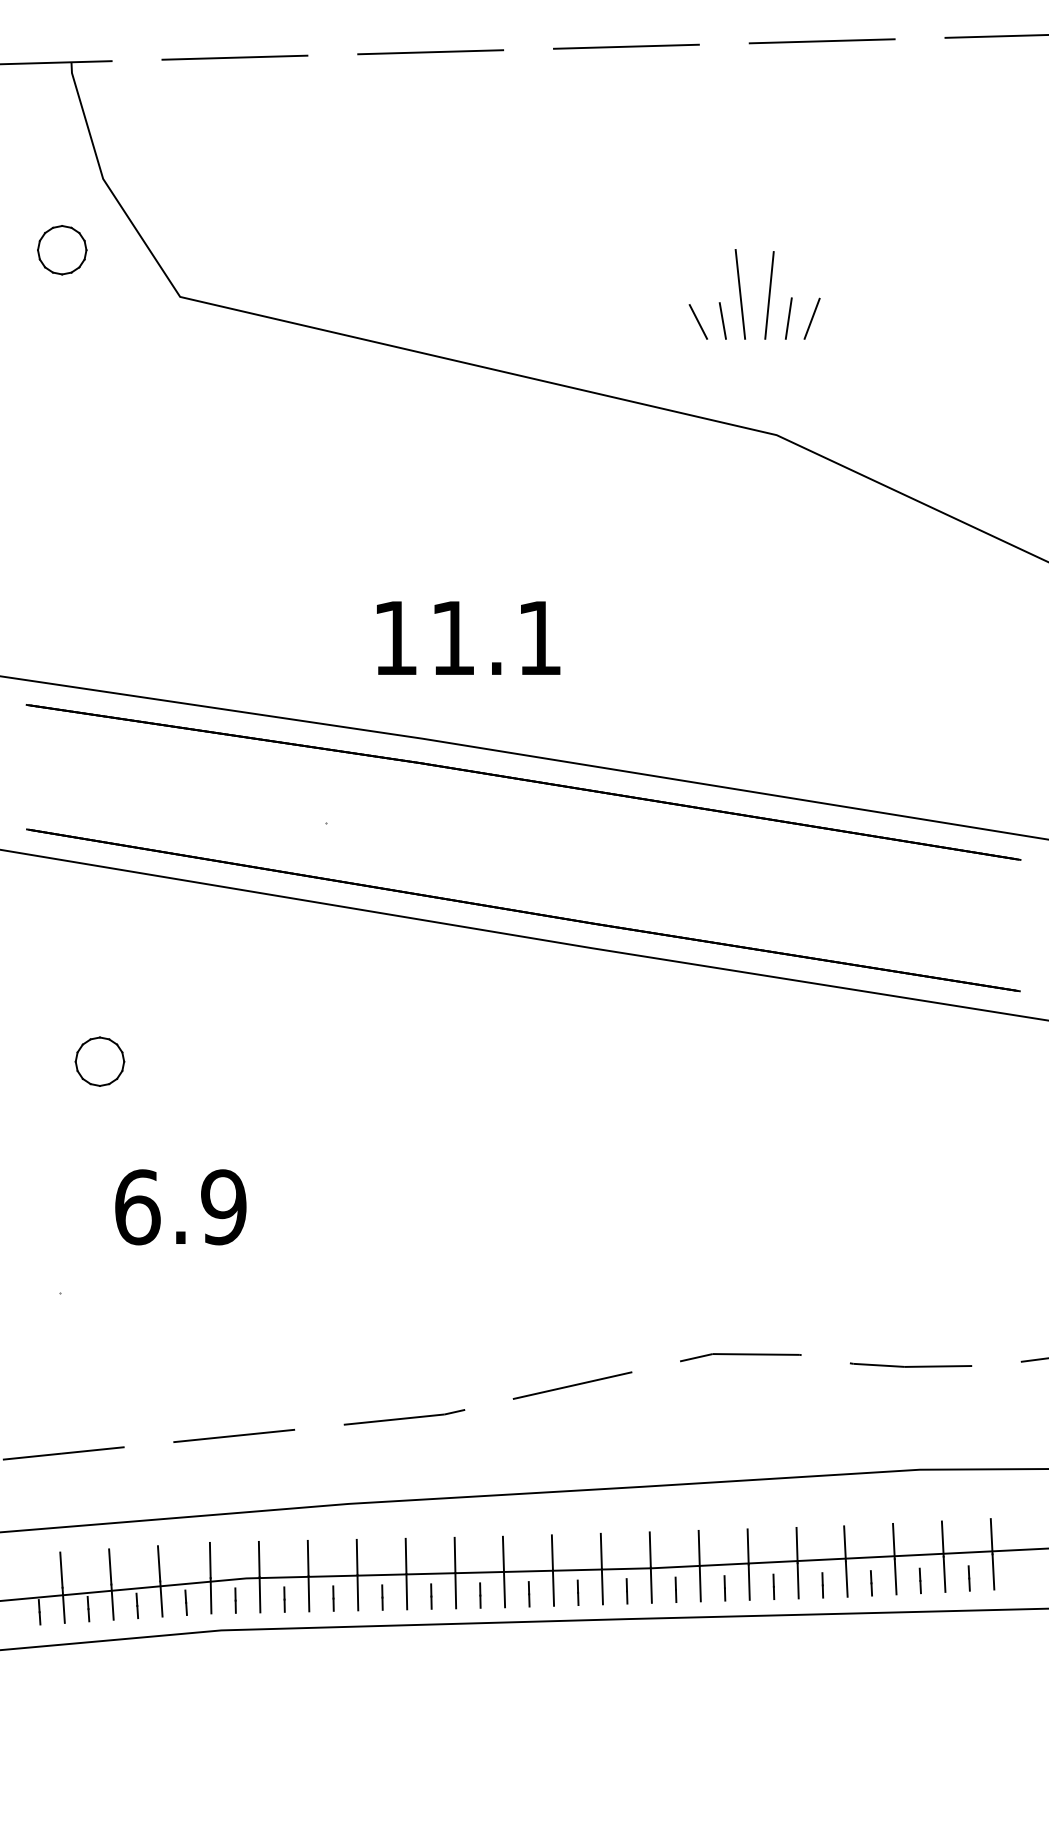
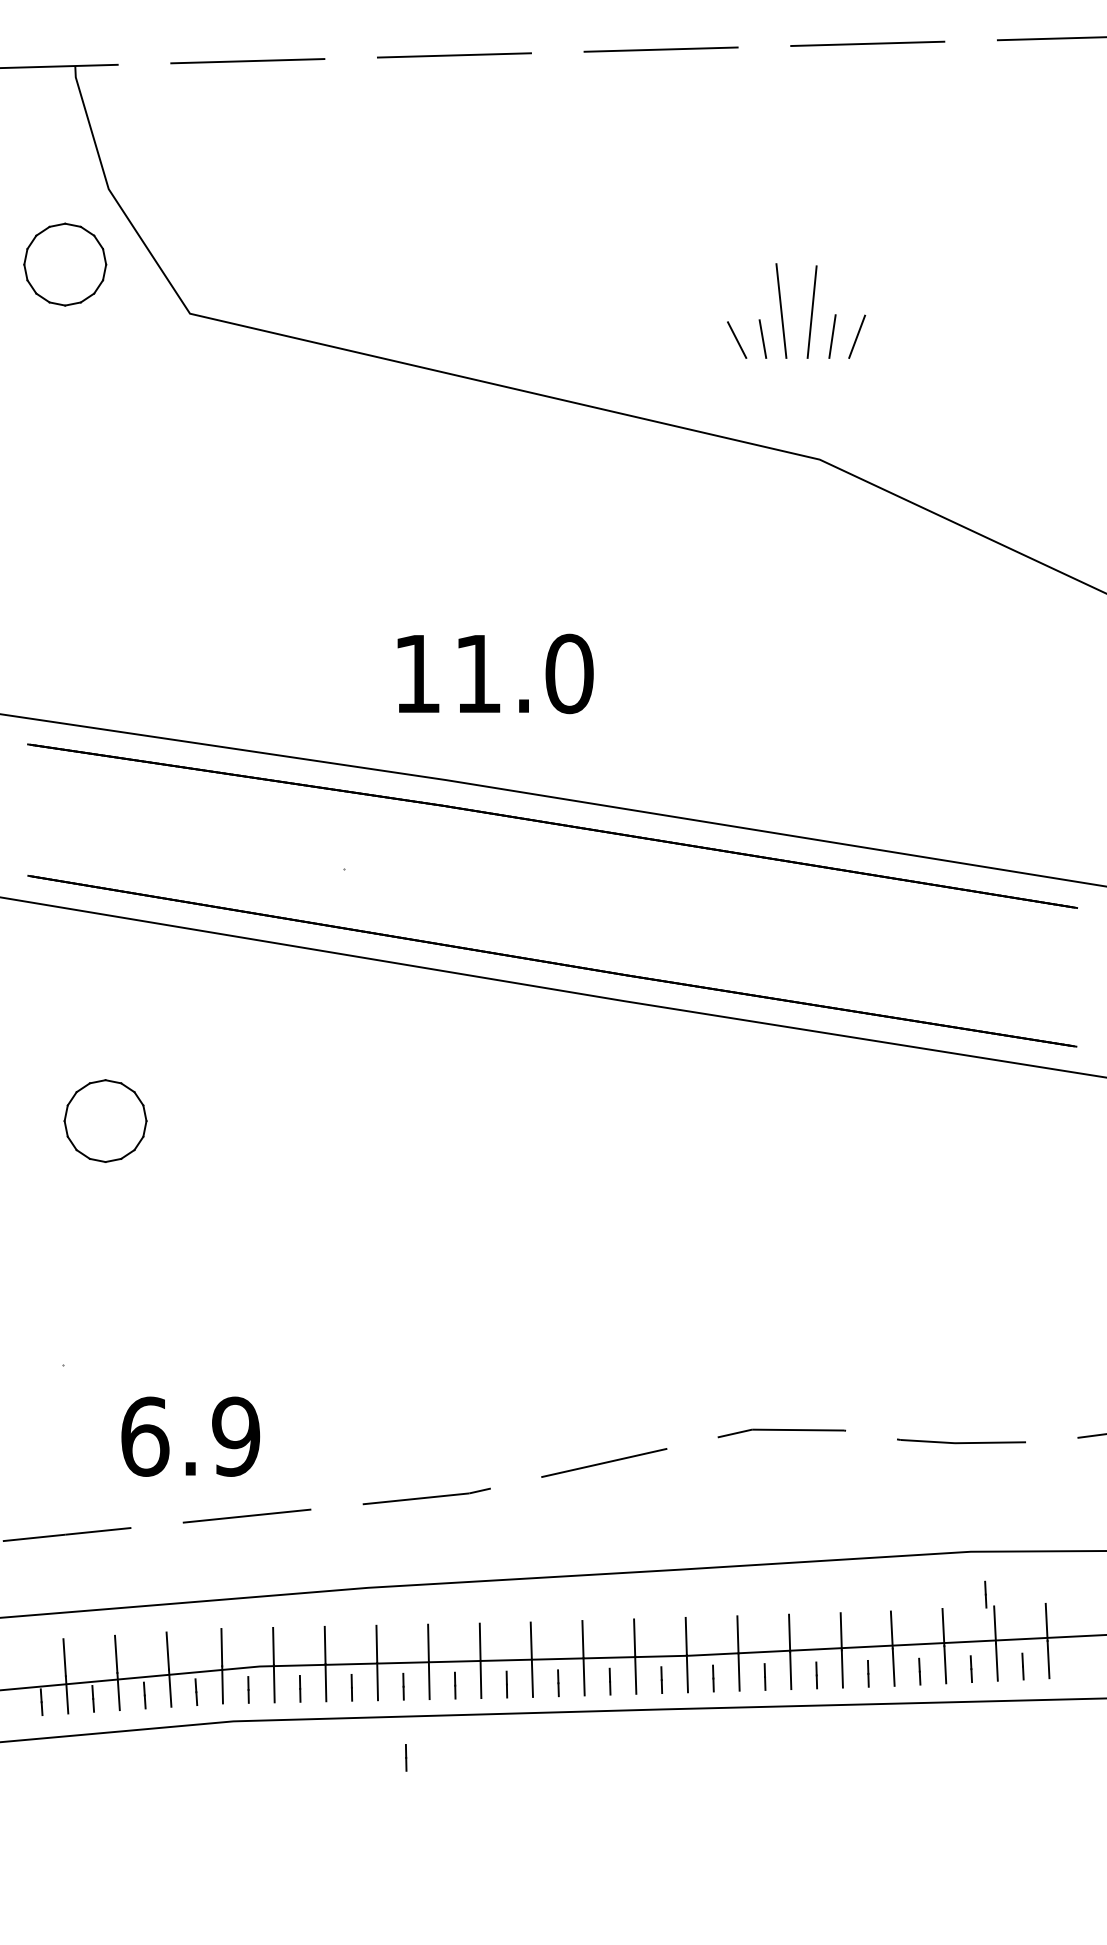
part: (62, 249) -> (65, 263), size x1.6
text: (539, 637) -> (569, 673), 11.1 -> 11.0
part: (99, 1061) -> (104, 1120), size x1.6
text: (180, 1207) -> (190, 1436), moved
line: (933, 1510) -> (985, 1594), added
line: (385, 1664) -> (406, 1757), added

